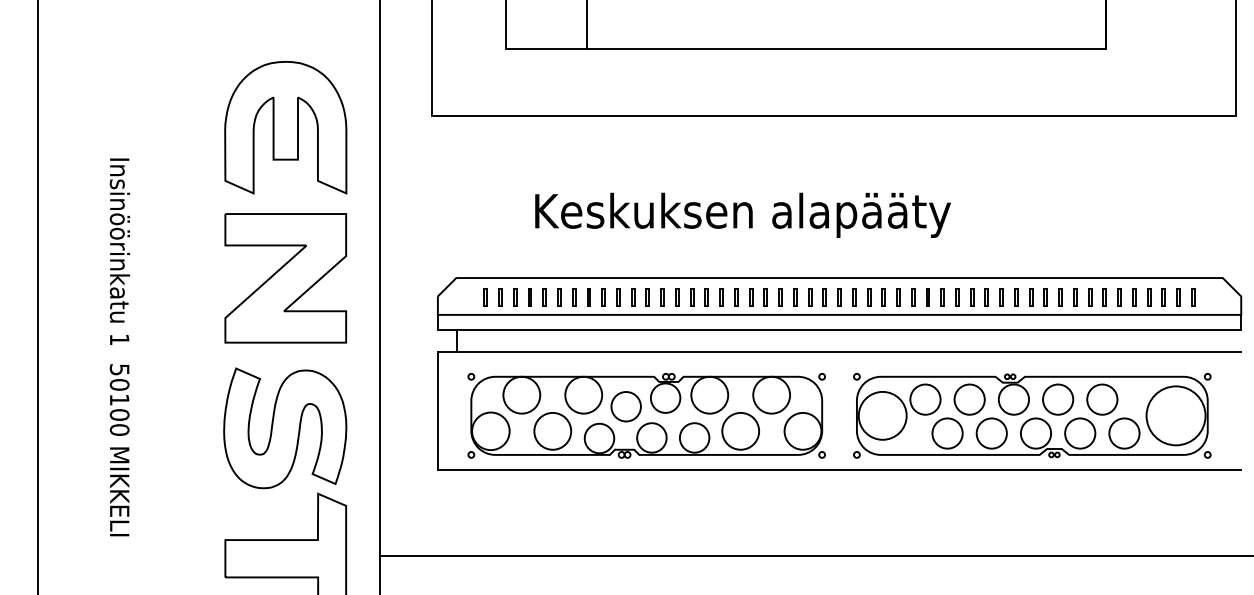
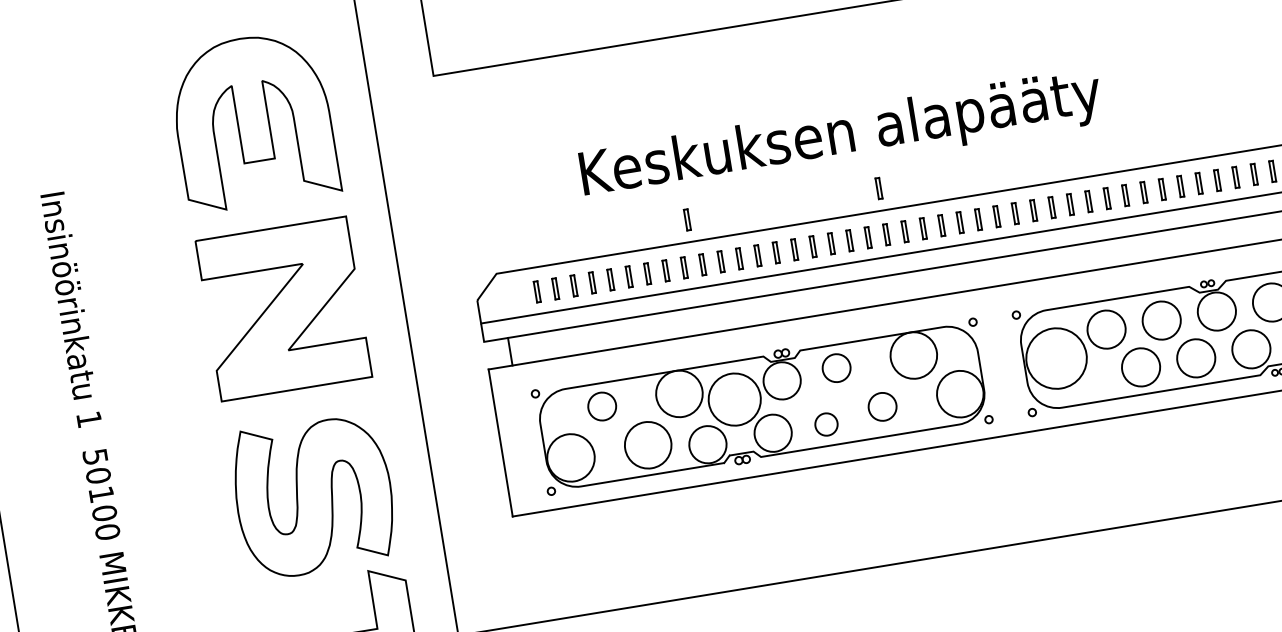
part: (612, 260) -> (687, 219), added
part: (765, 260) -> (878, 188), added
circle: (521, 394) -> (601, 405), size x0.6
circle: (709, 394) -> (836, 367), size x0.6
circle: (625, 406) -> (733, 399), size x1.4
circle: (740, 430) -> (882, 405), size x0.6
circle: (694, 437) -> (826, 424), size x0.6

